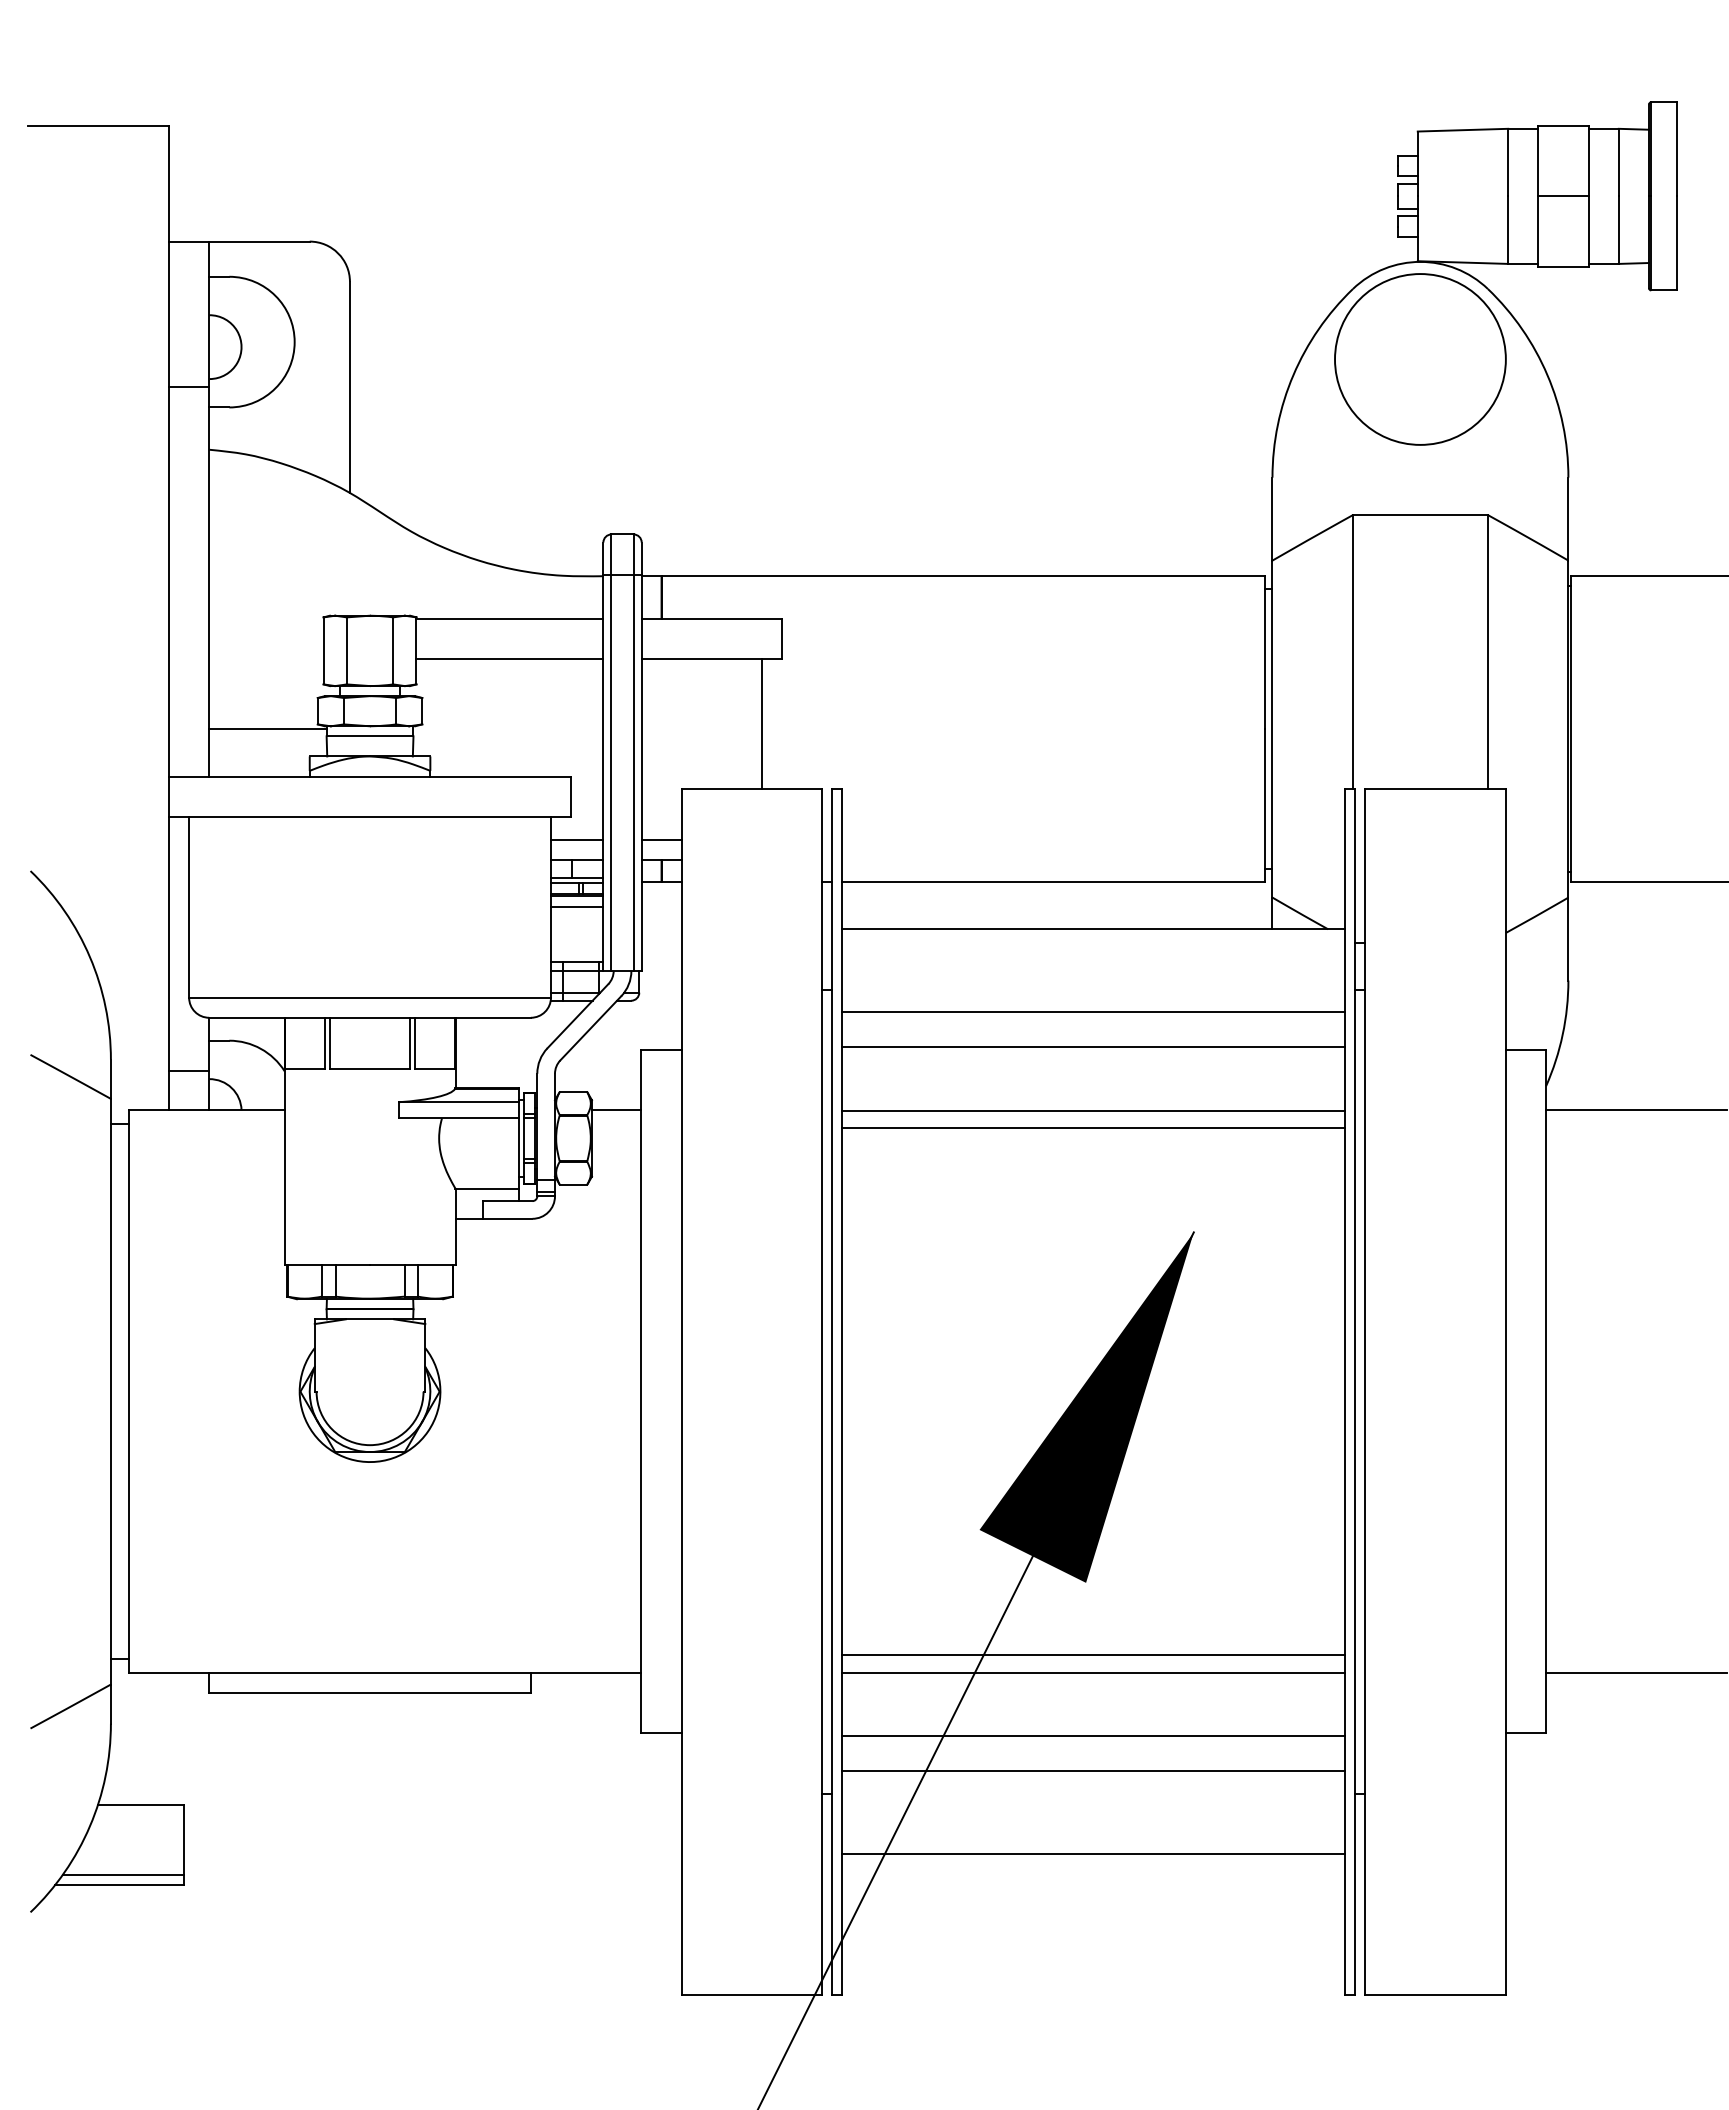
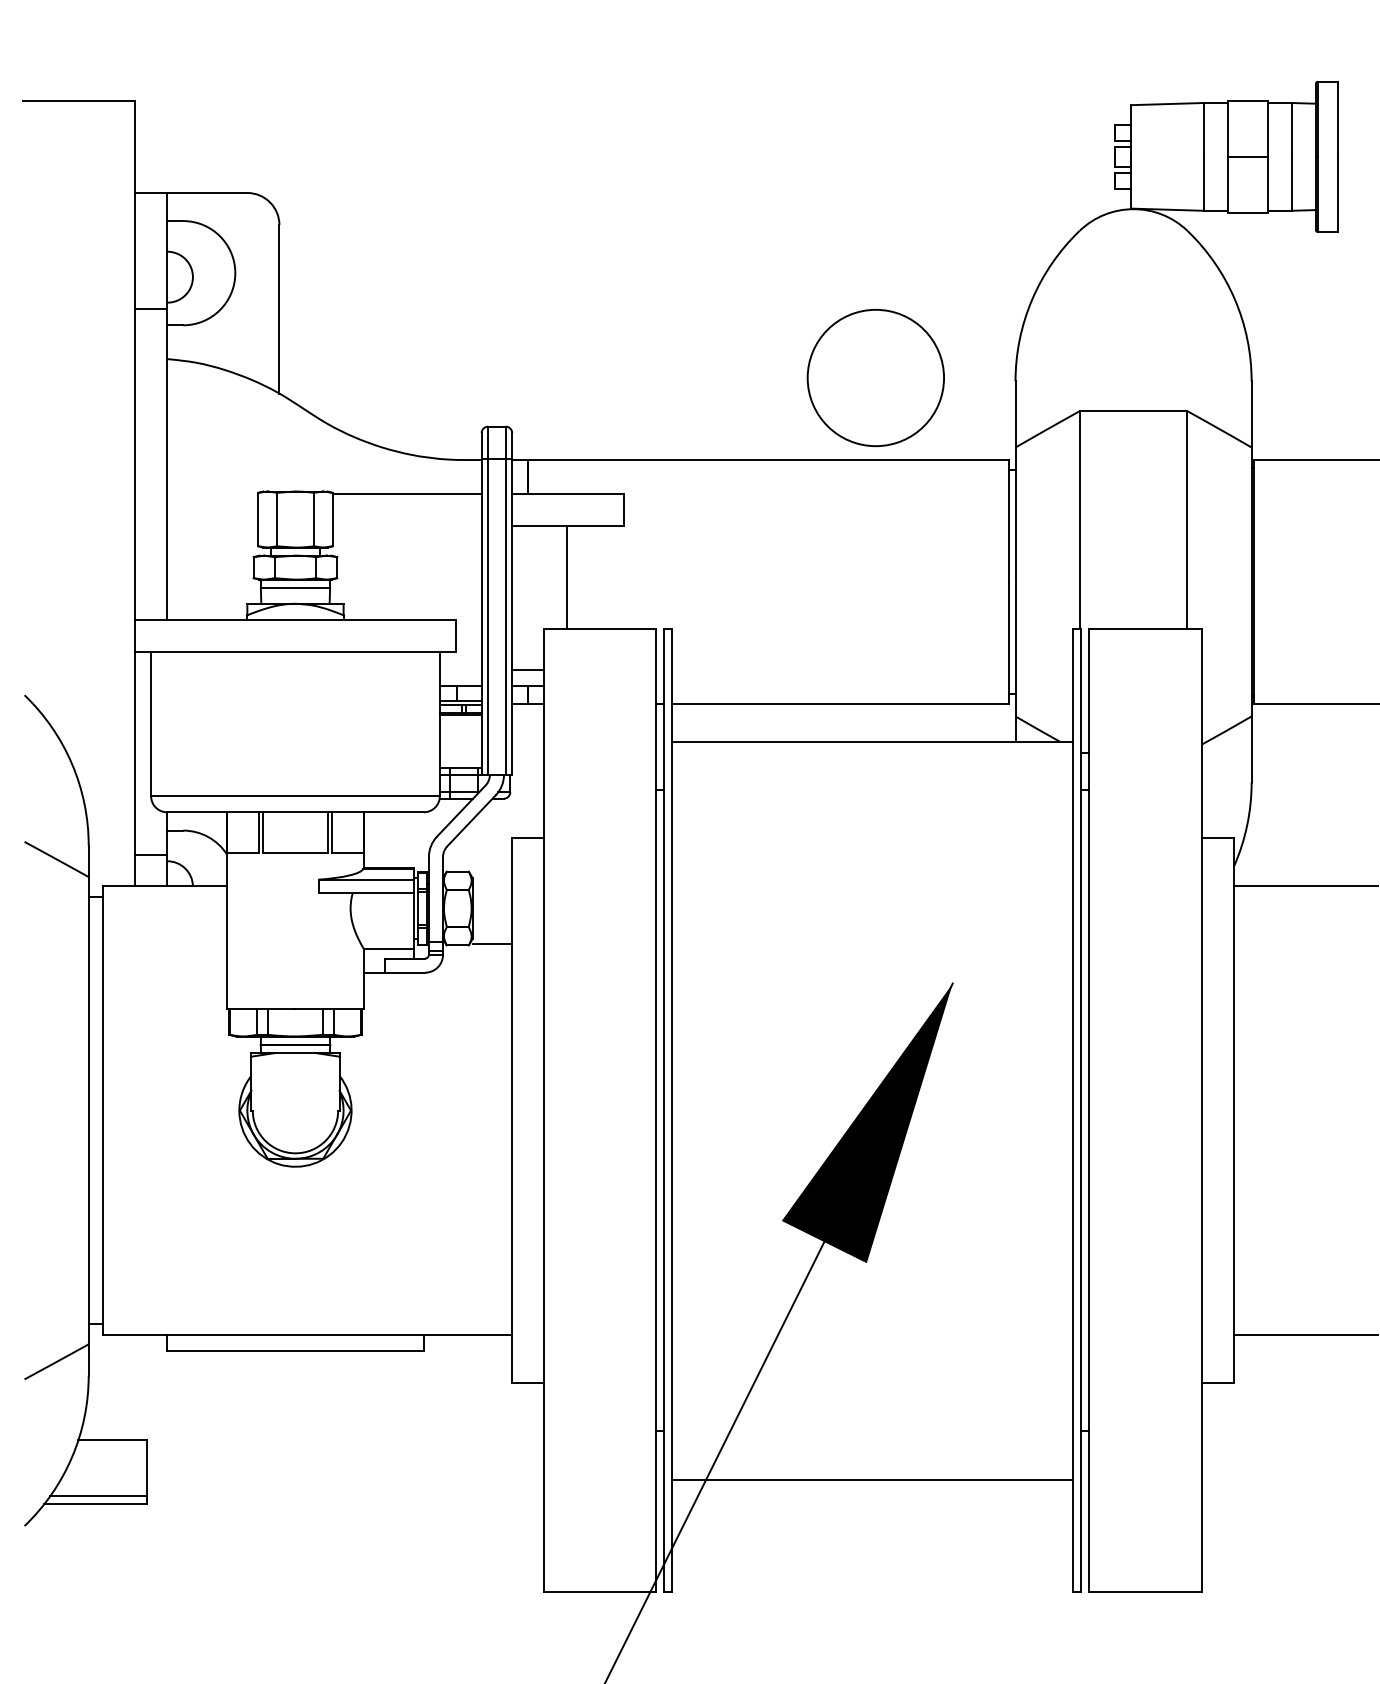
circle: (1420, 359) -> (875, 378), moved
line: (509, 658) -> (406, 525), removed
line: (762, 723) -> (567, 577), moved
line: (267, 729) -> (213, 582), removed
line: (576, 839) -> (460, 670), removed
line: (576, 906) -> (460, 723), removed
line: (1093, 1011) -> (872, 807), removed
line: (1093, 1047) -> (872, 836), removed
line: (616, 1110) -> (492, 944), moved
line: (1093, 1110) -> (872, 886), removed
line: (1093, 1127) -> (872, 899), removed
line: (1093, 1655) -> (872, 1321), removed
line: (1093, 1672) -> (872, 1334), removed
line: (1093, 1736) -> (872, 1385), removed
line: (1093, 1771) -> (872, 1413), removed

